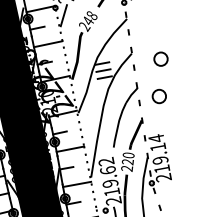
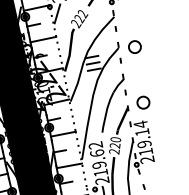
text: (90, 18) -> (81, 16), 248 -> 222
circle: (160, 58) -> (134, 46), moved
circle: (159, 96) -> (143, 102), moved

